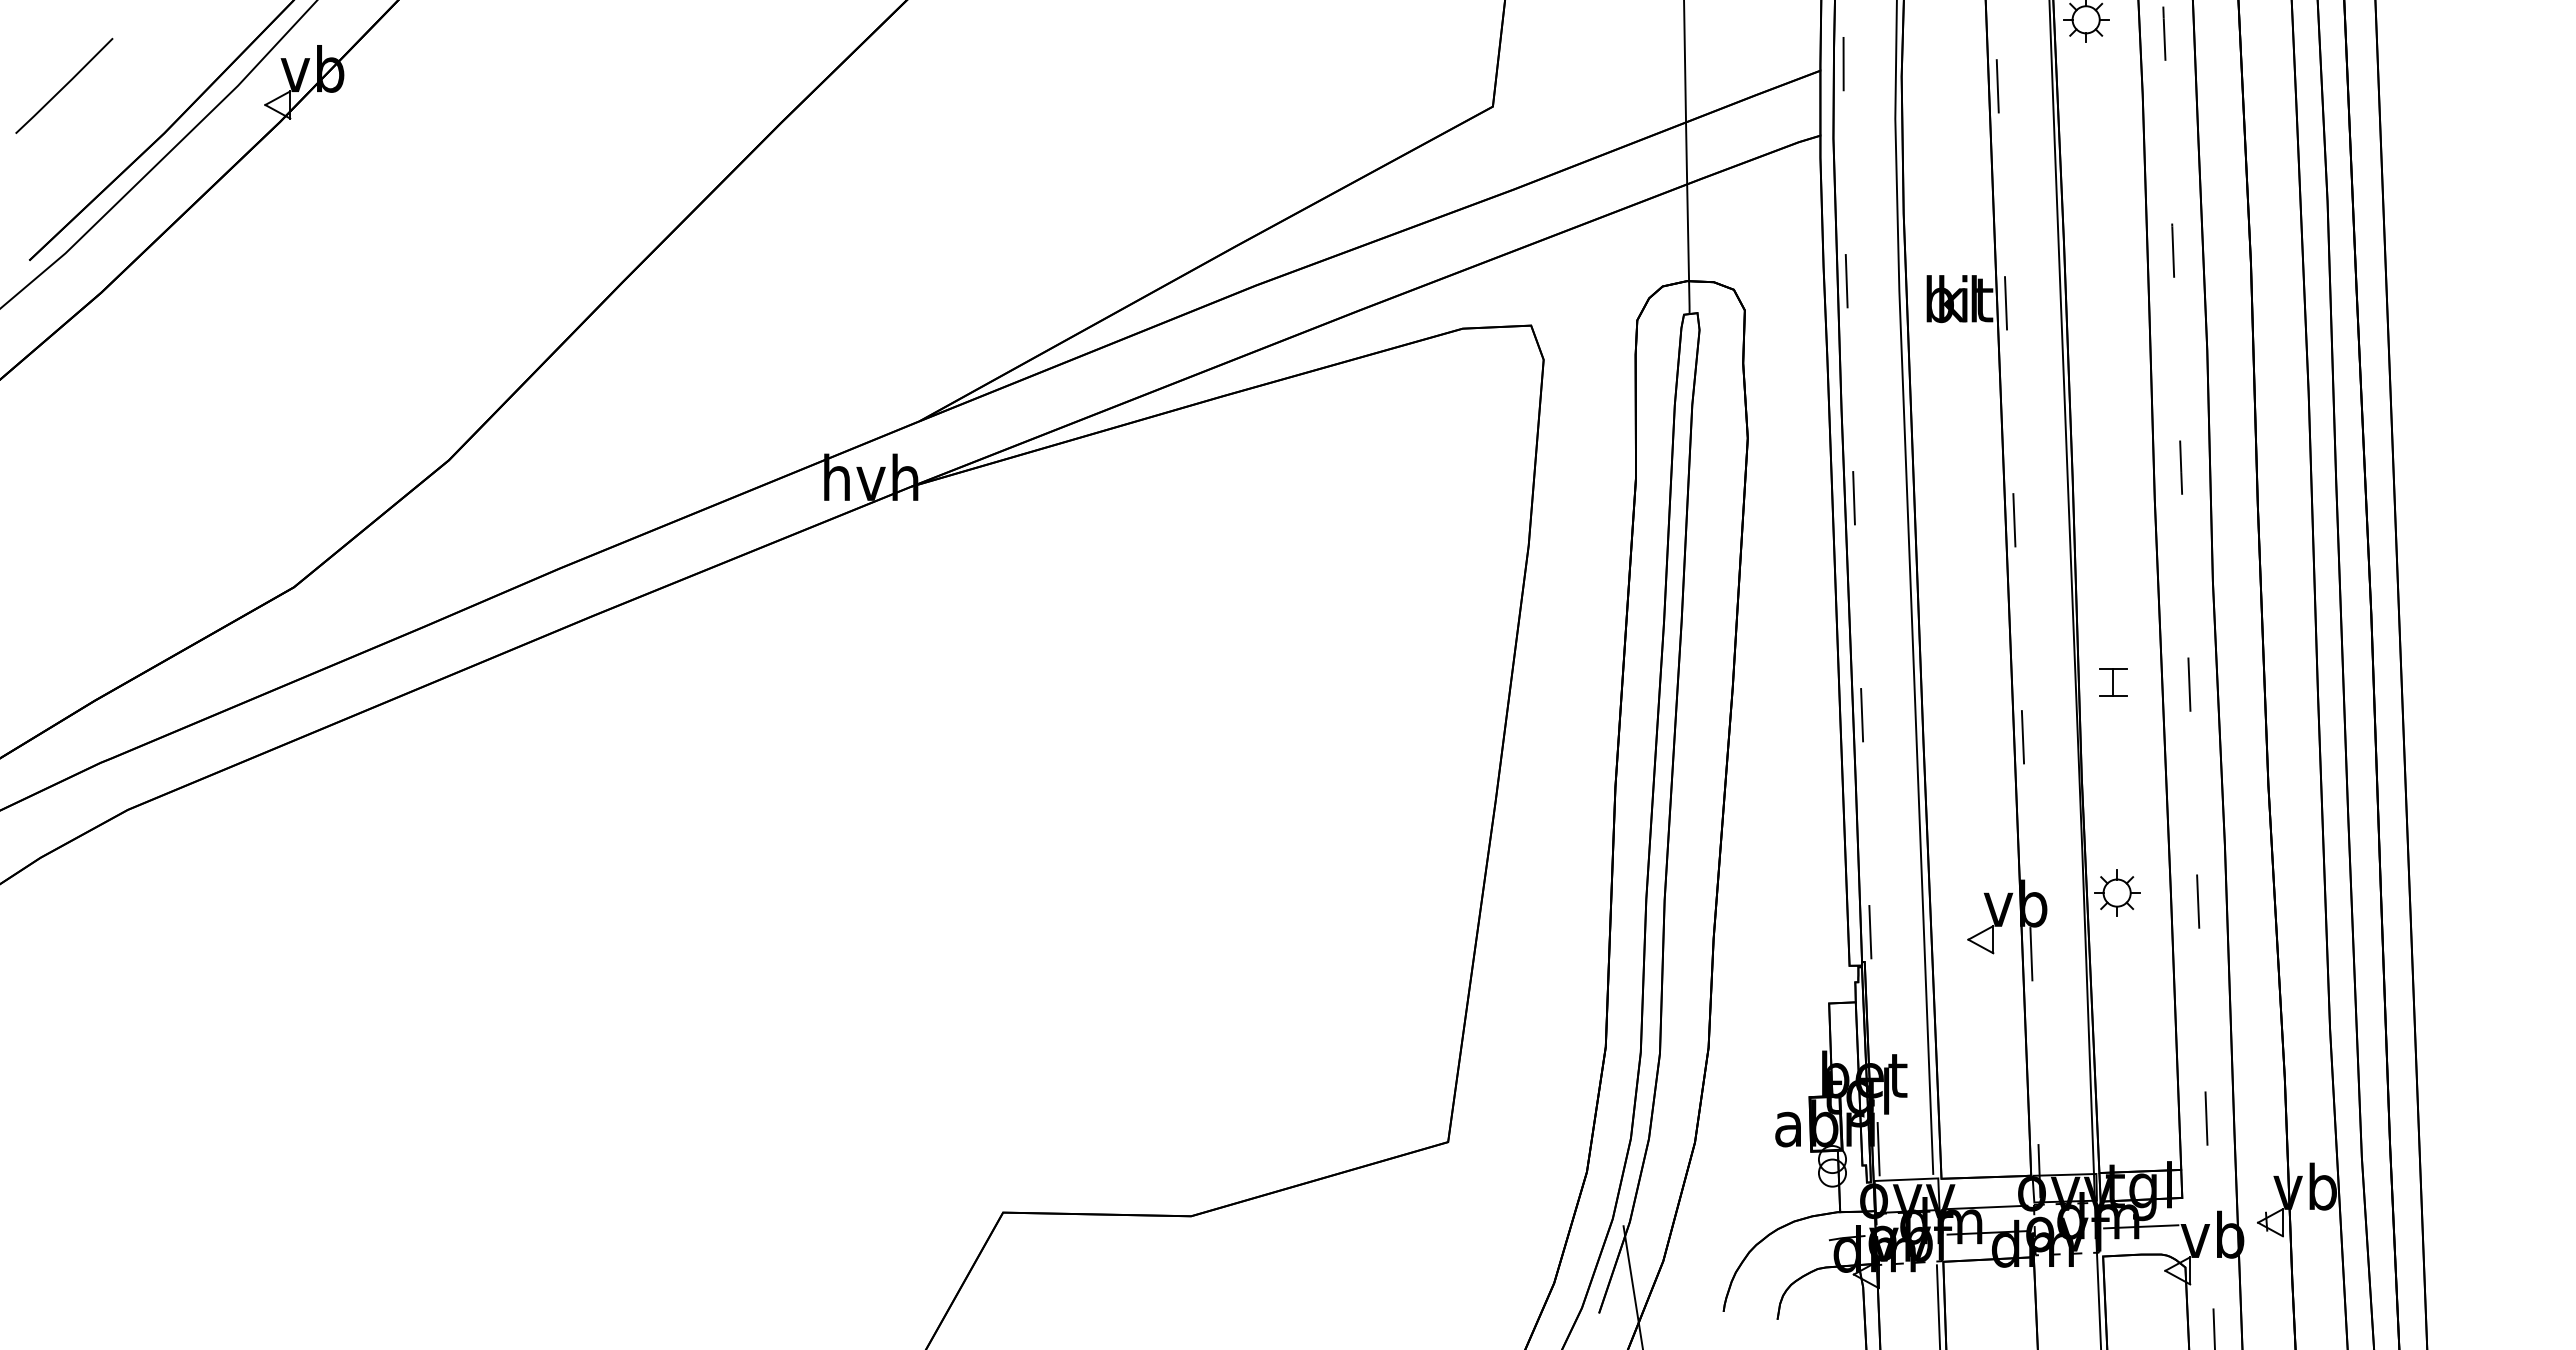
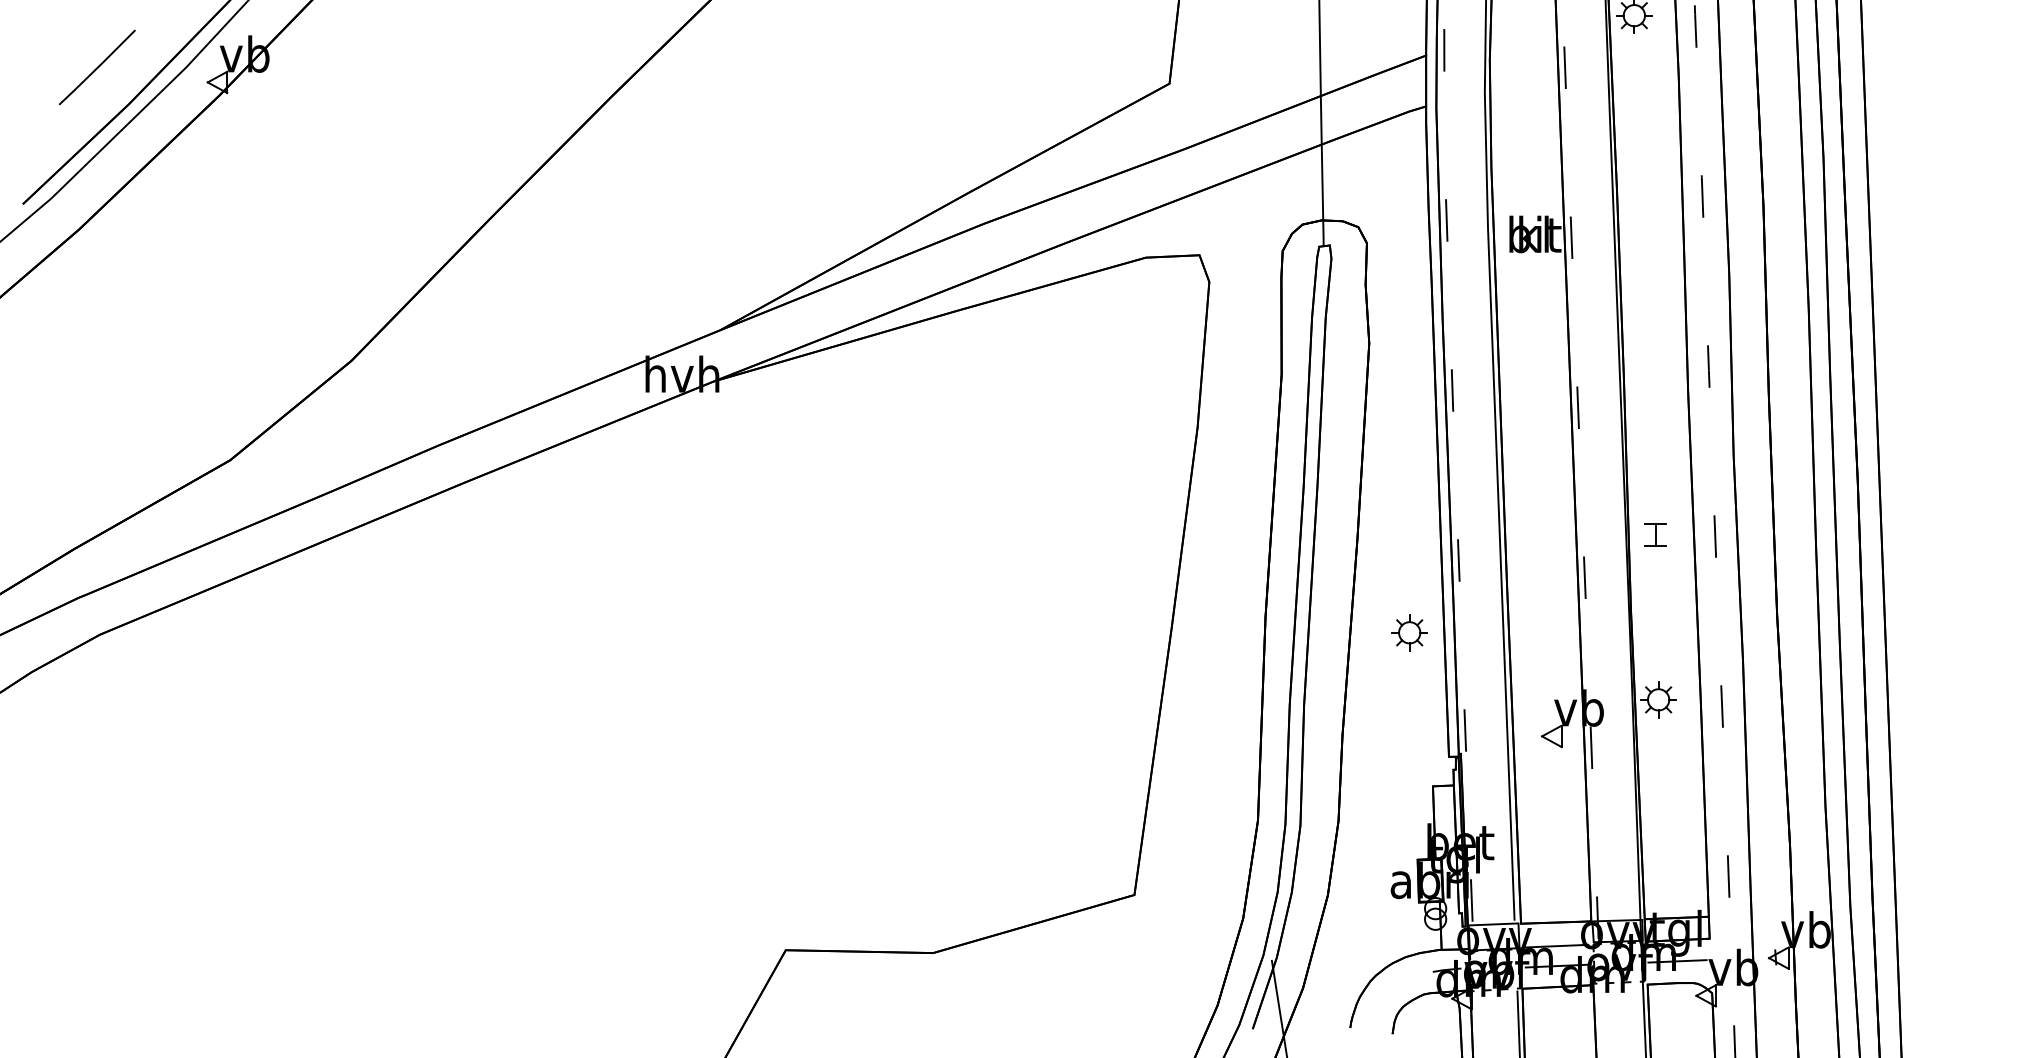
line: (64, 85) -> (97, 67), moved
part: (1799, 807) -> (1409, 632), added

